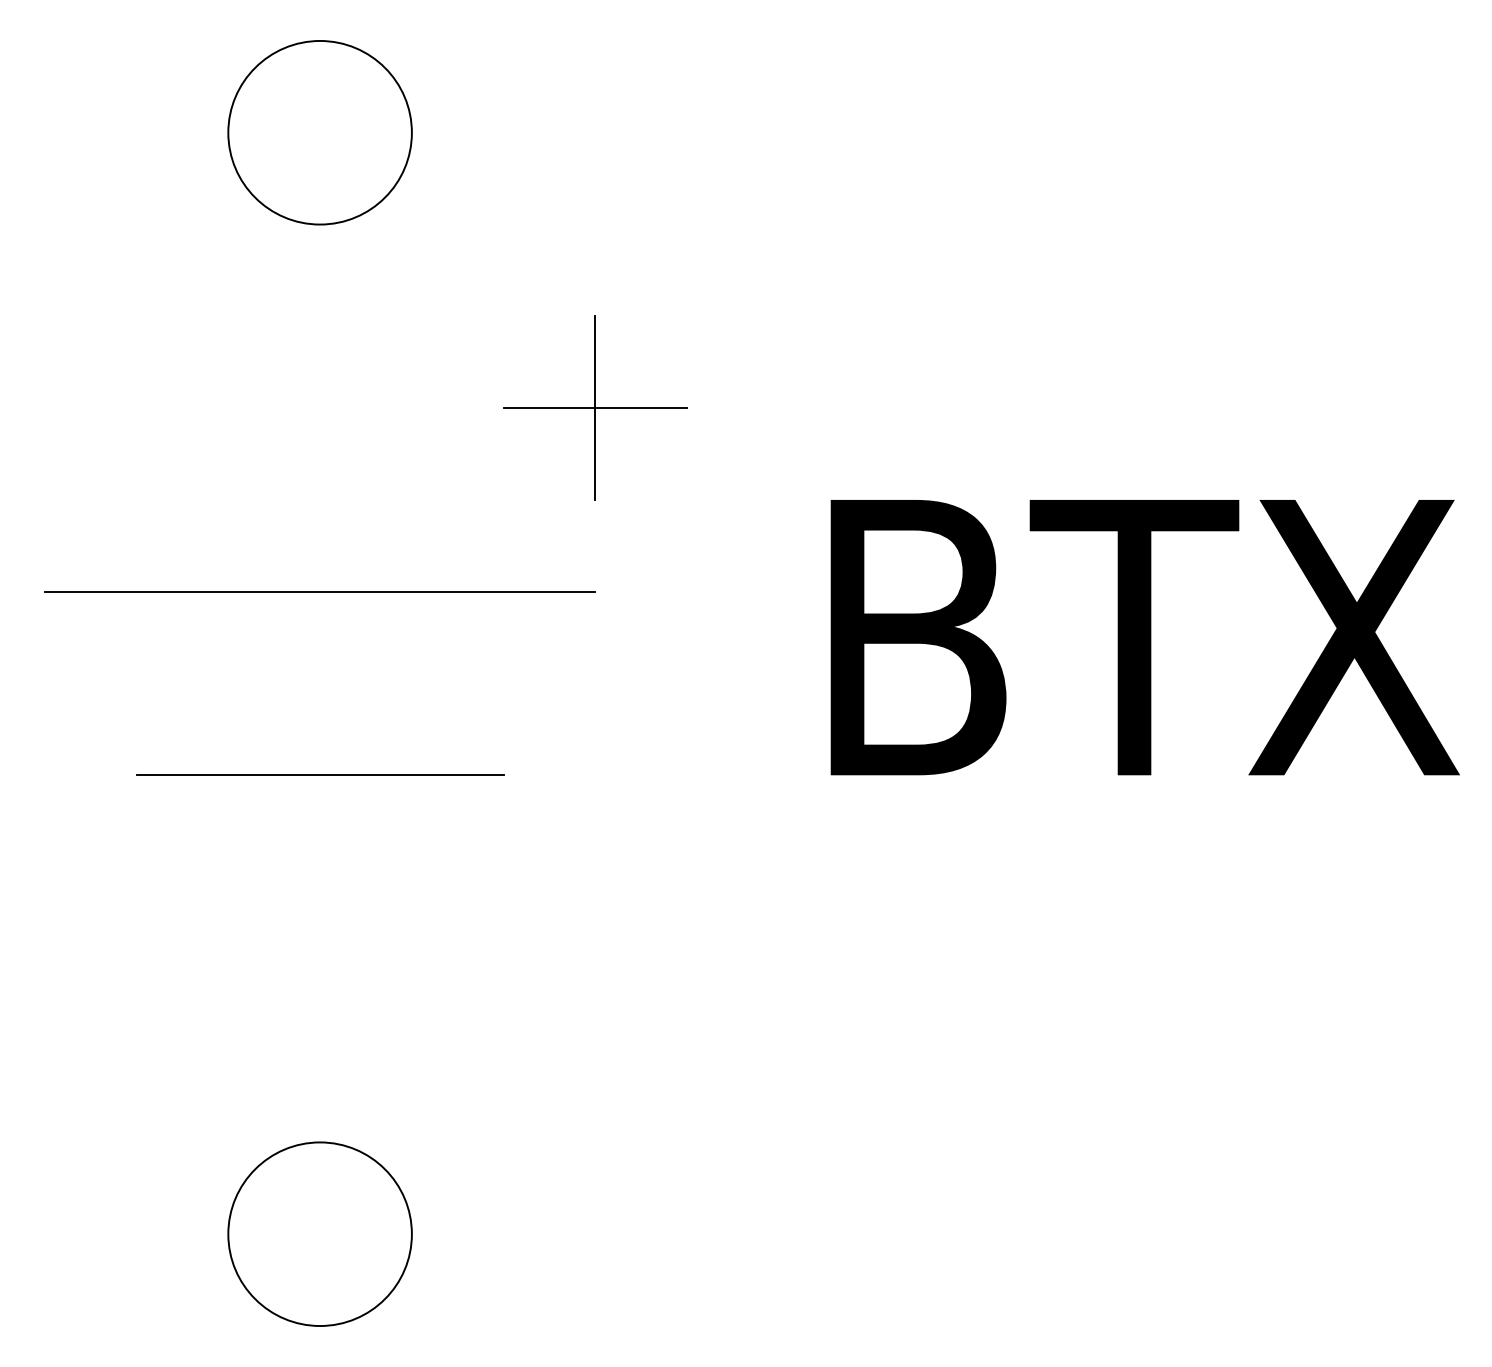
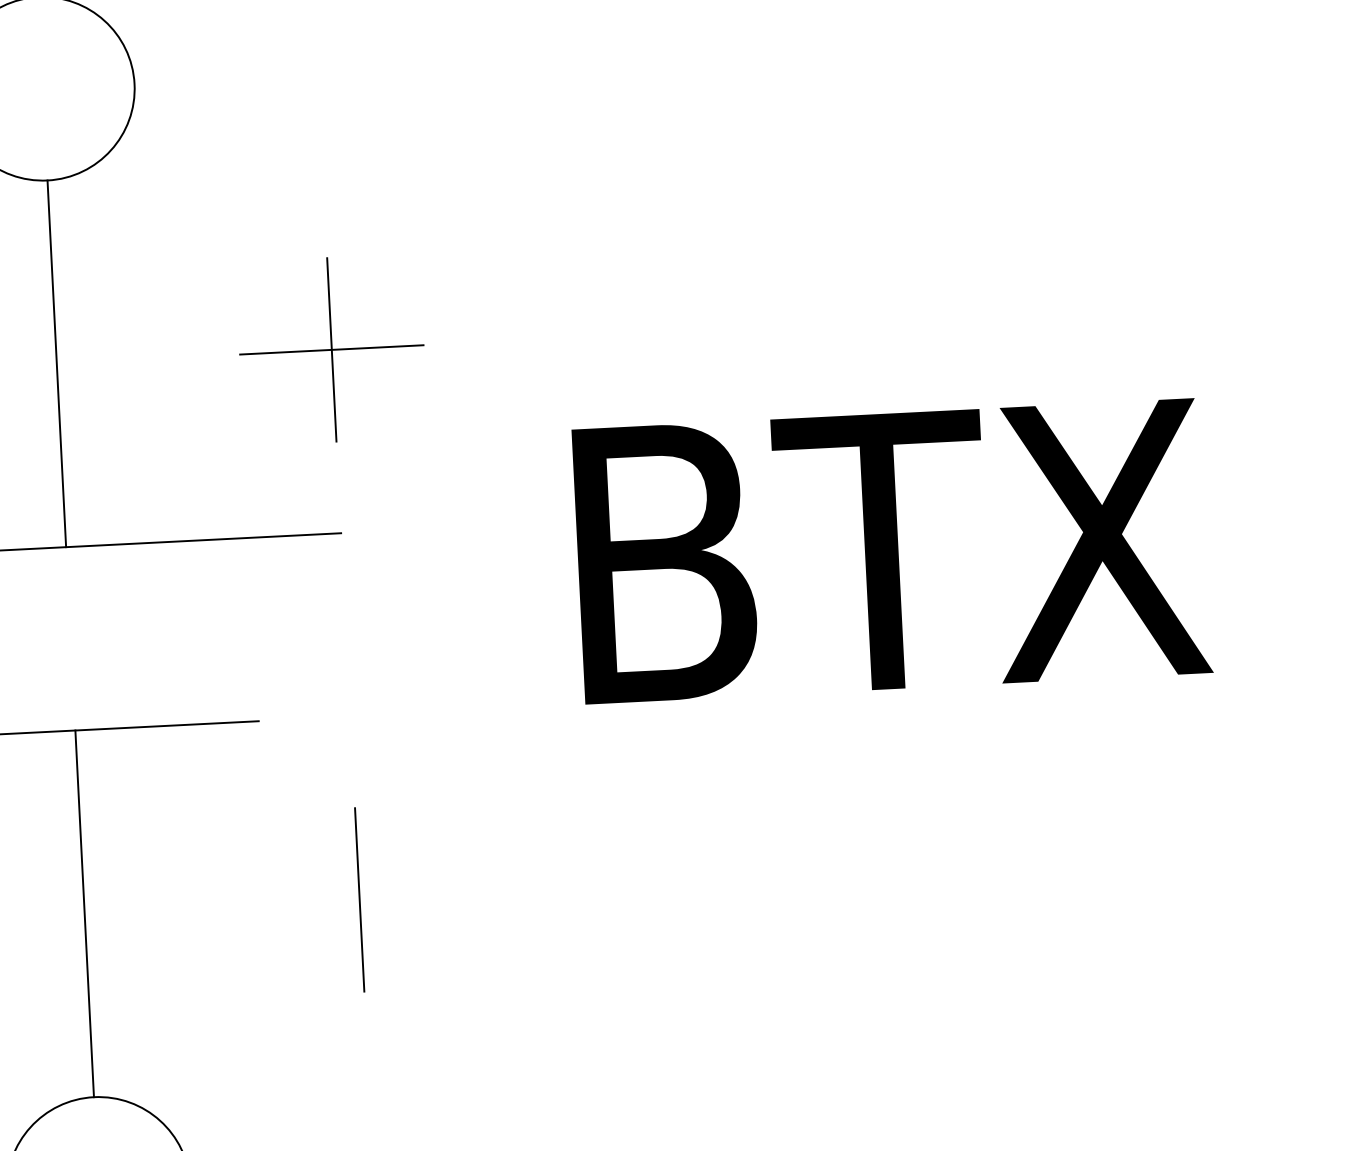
line: (320, 407) -> (57, 363), added
line: (320, 958) -> (85, 913), added
line: (595, 958) -> (359, 899), added

